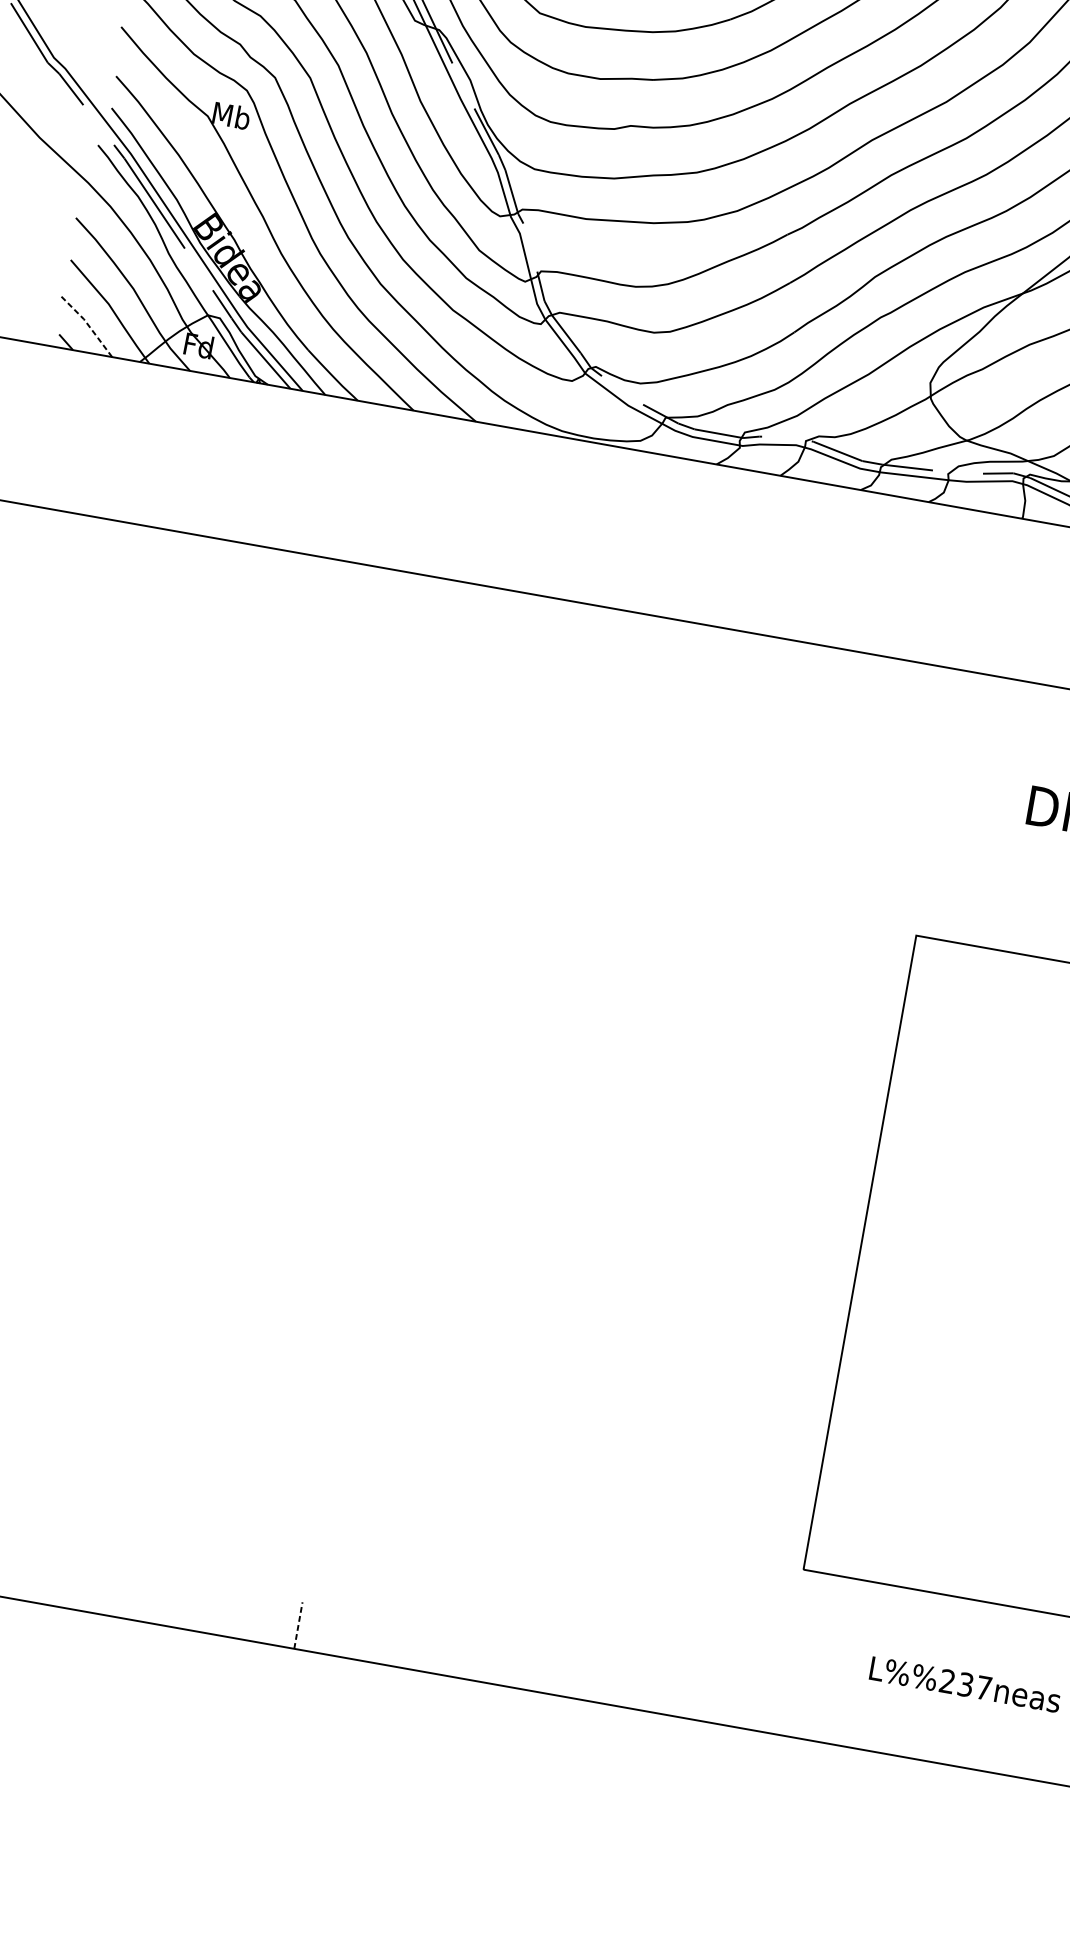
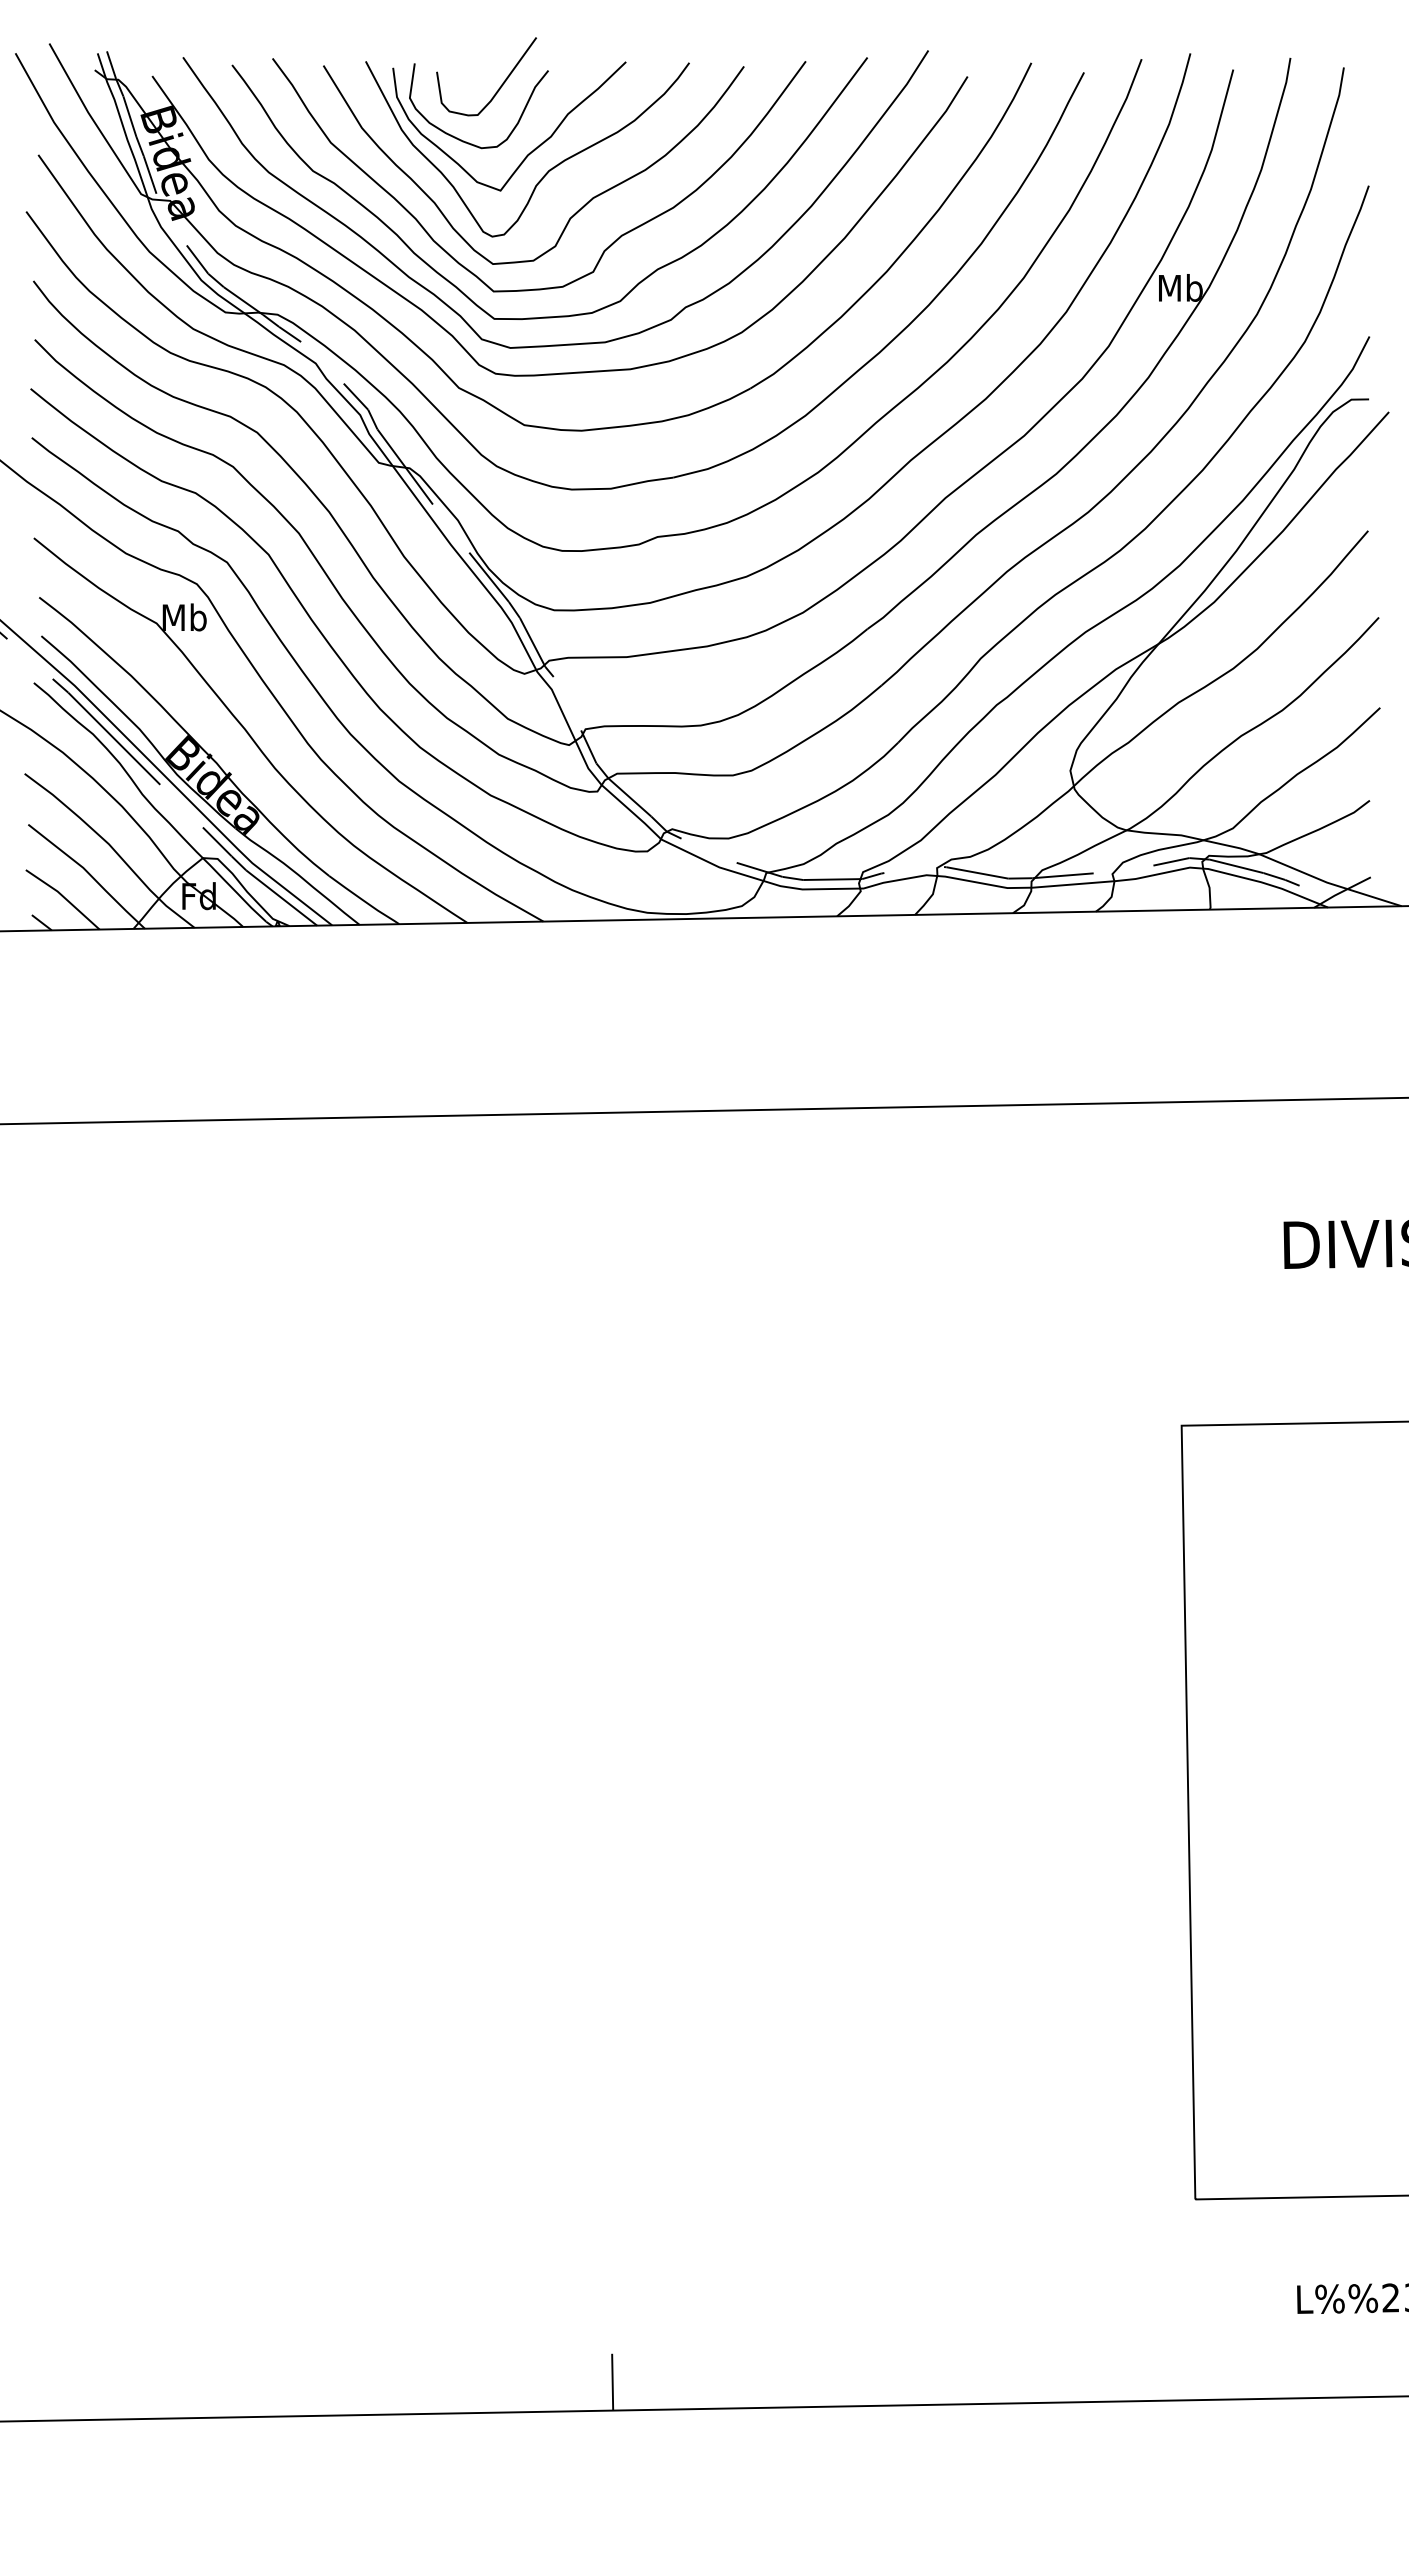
line: (88, 325) -> (64, 897), dashed -> solid
line: (298, 1624) -> (612, 2381), dashed -> solid

